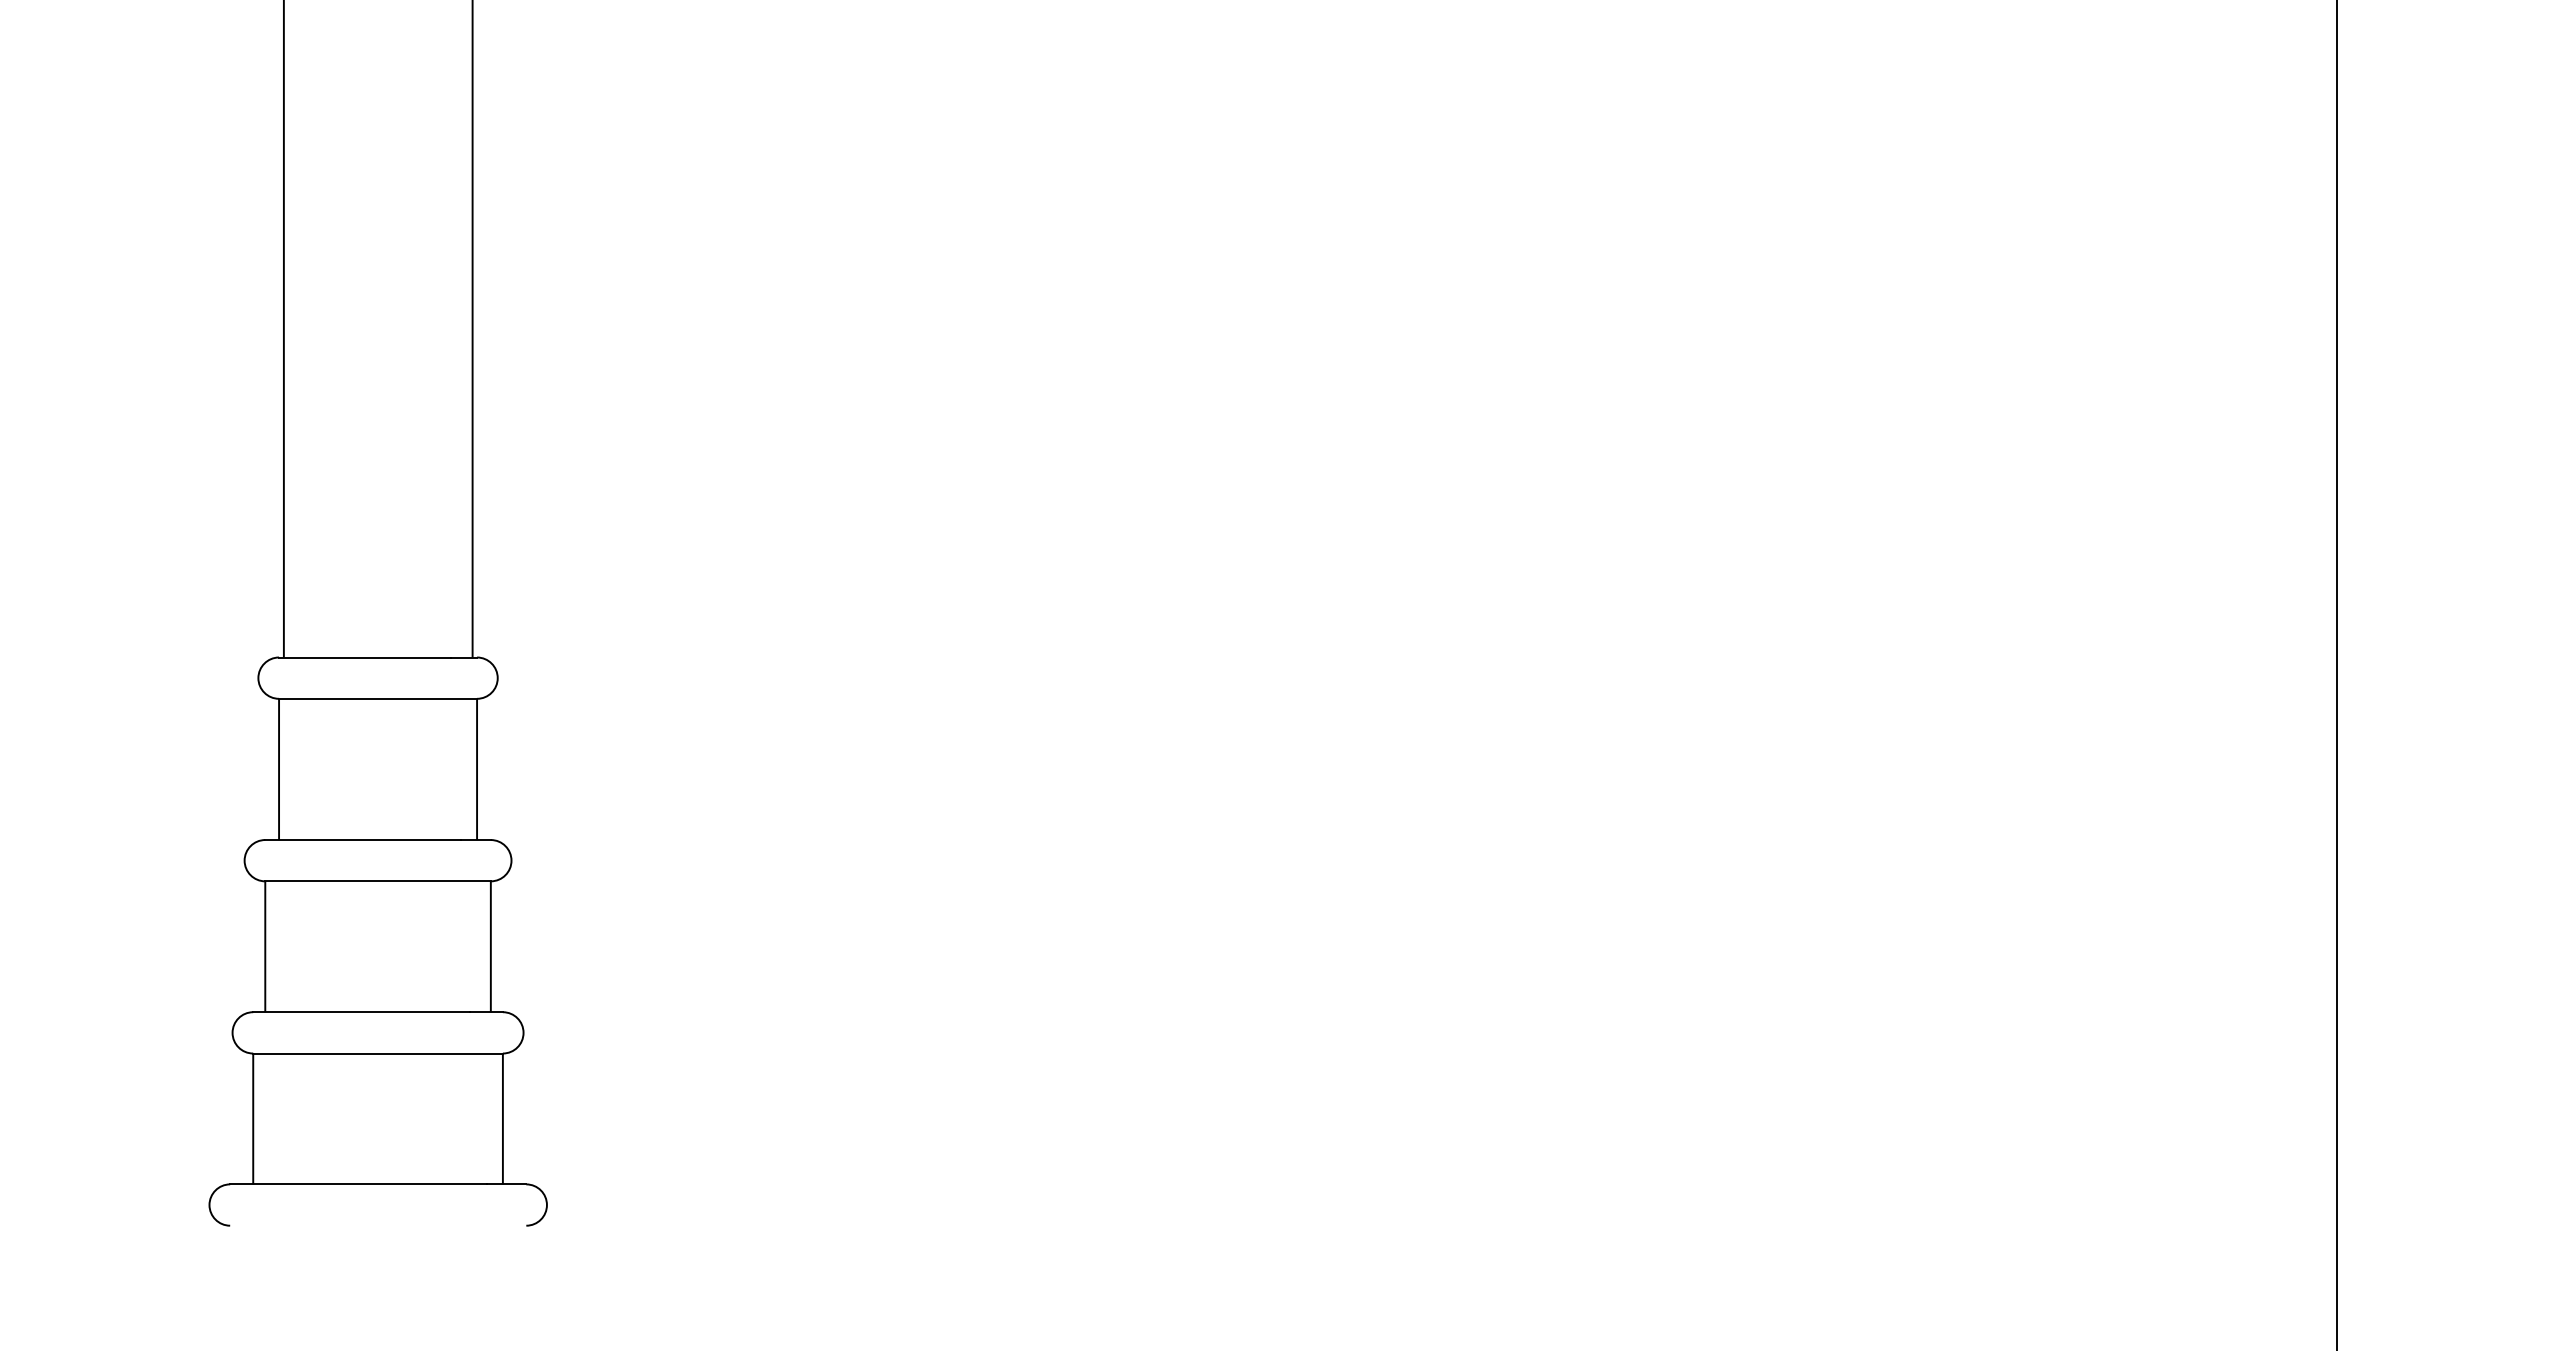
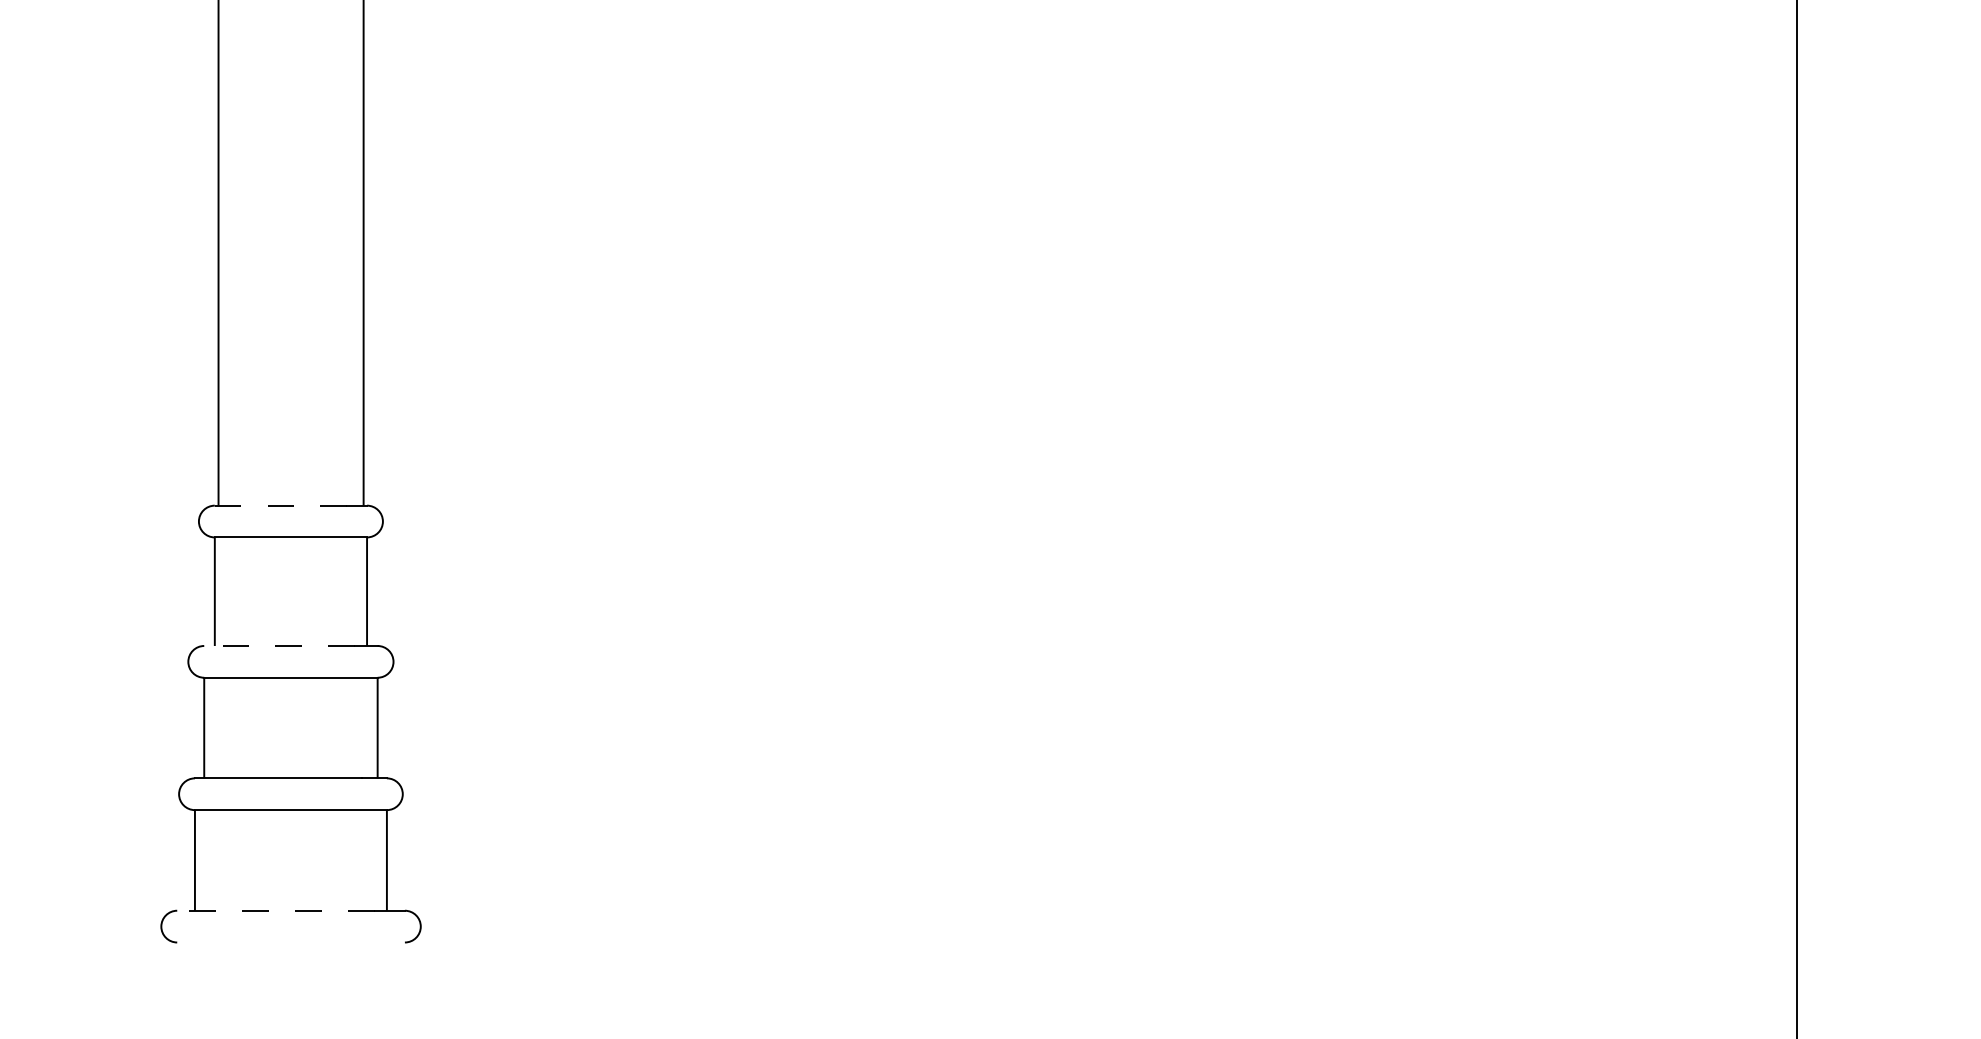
line: (364, 657) -> (280, 505), solid -> dashed
line: (363, 840) -> (279, 646), solid -> dashed
line: (358, 1184) -> (275, 910), solid -> dashed

